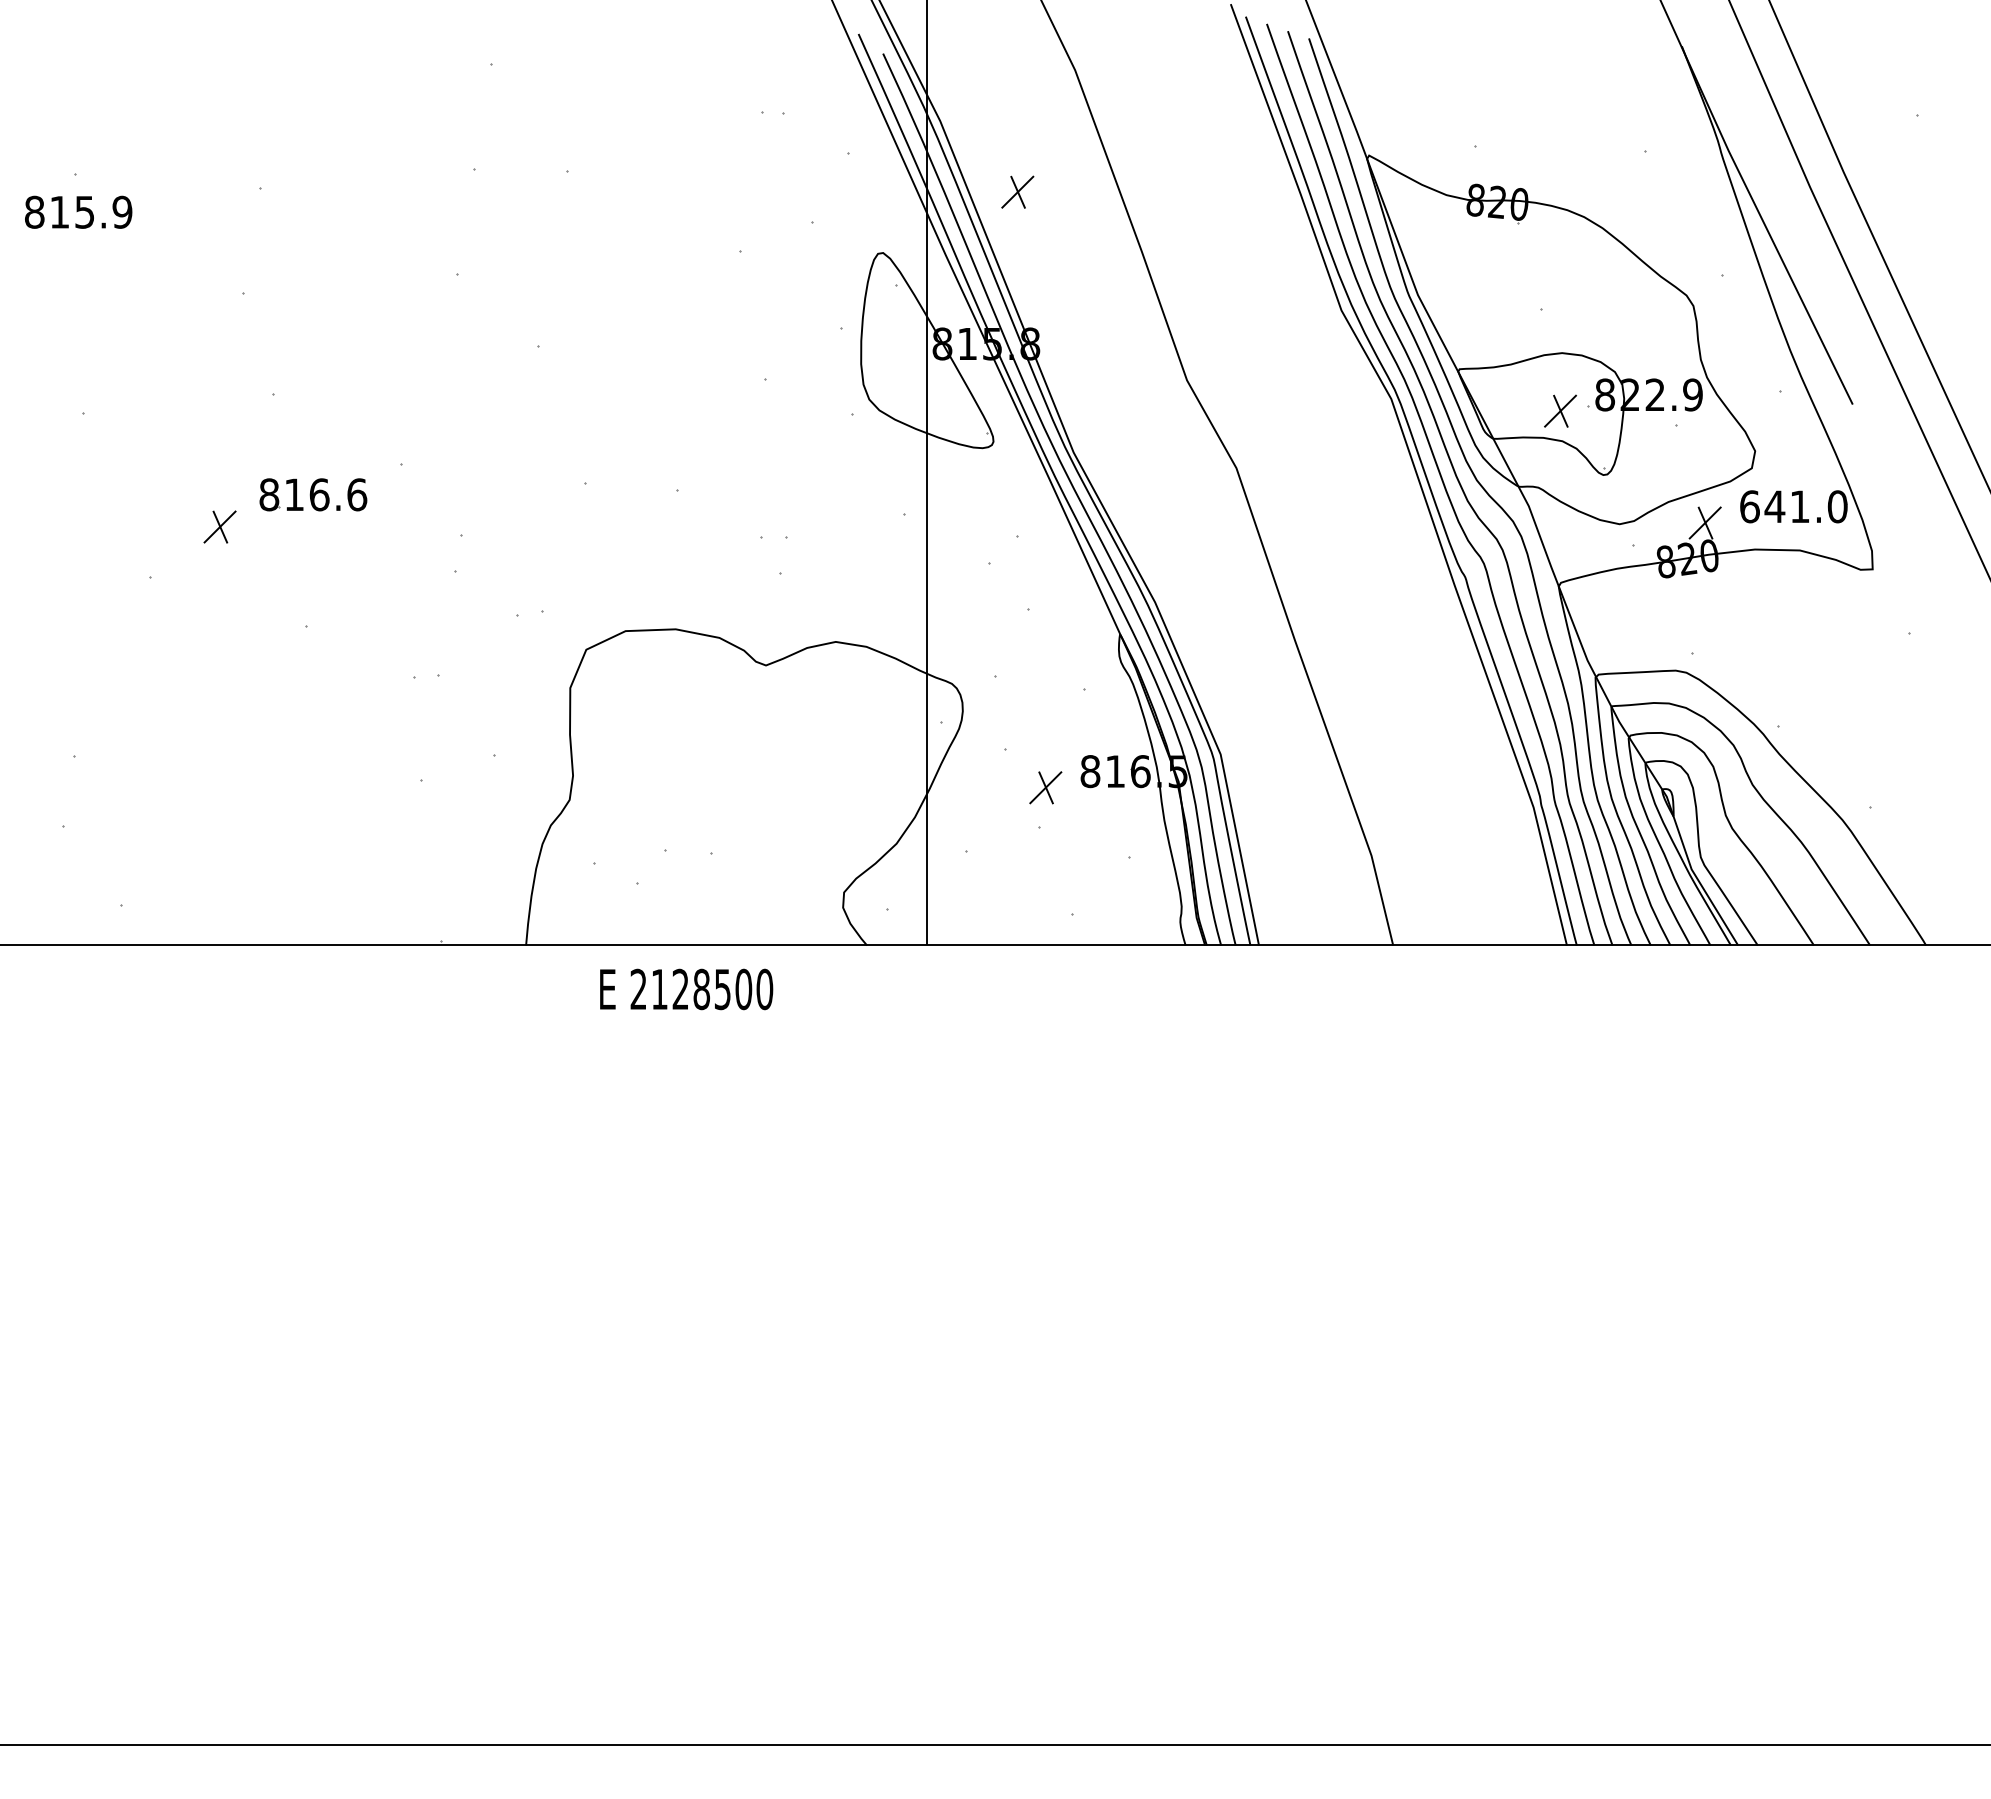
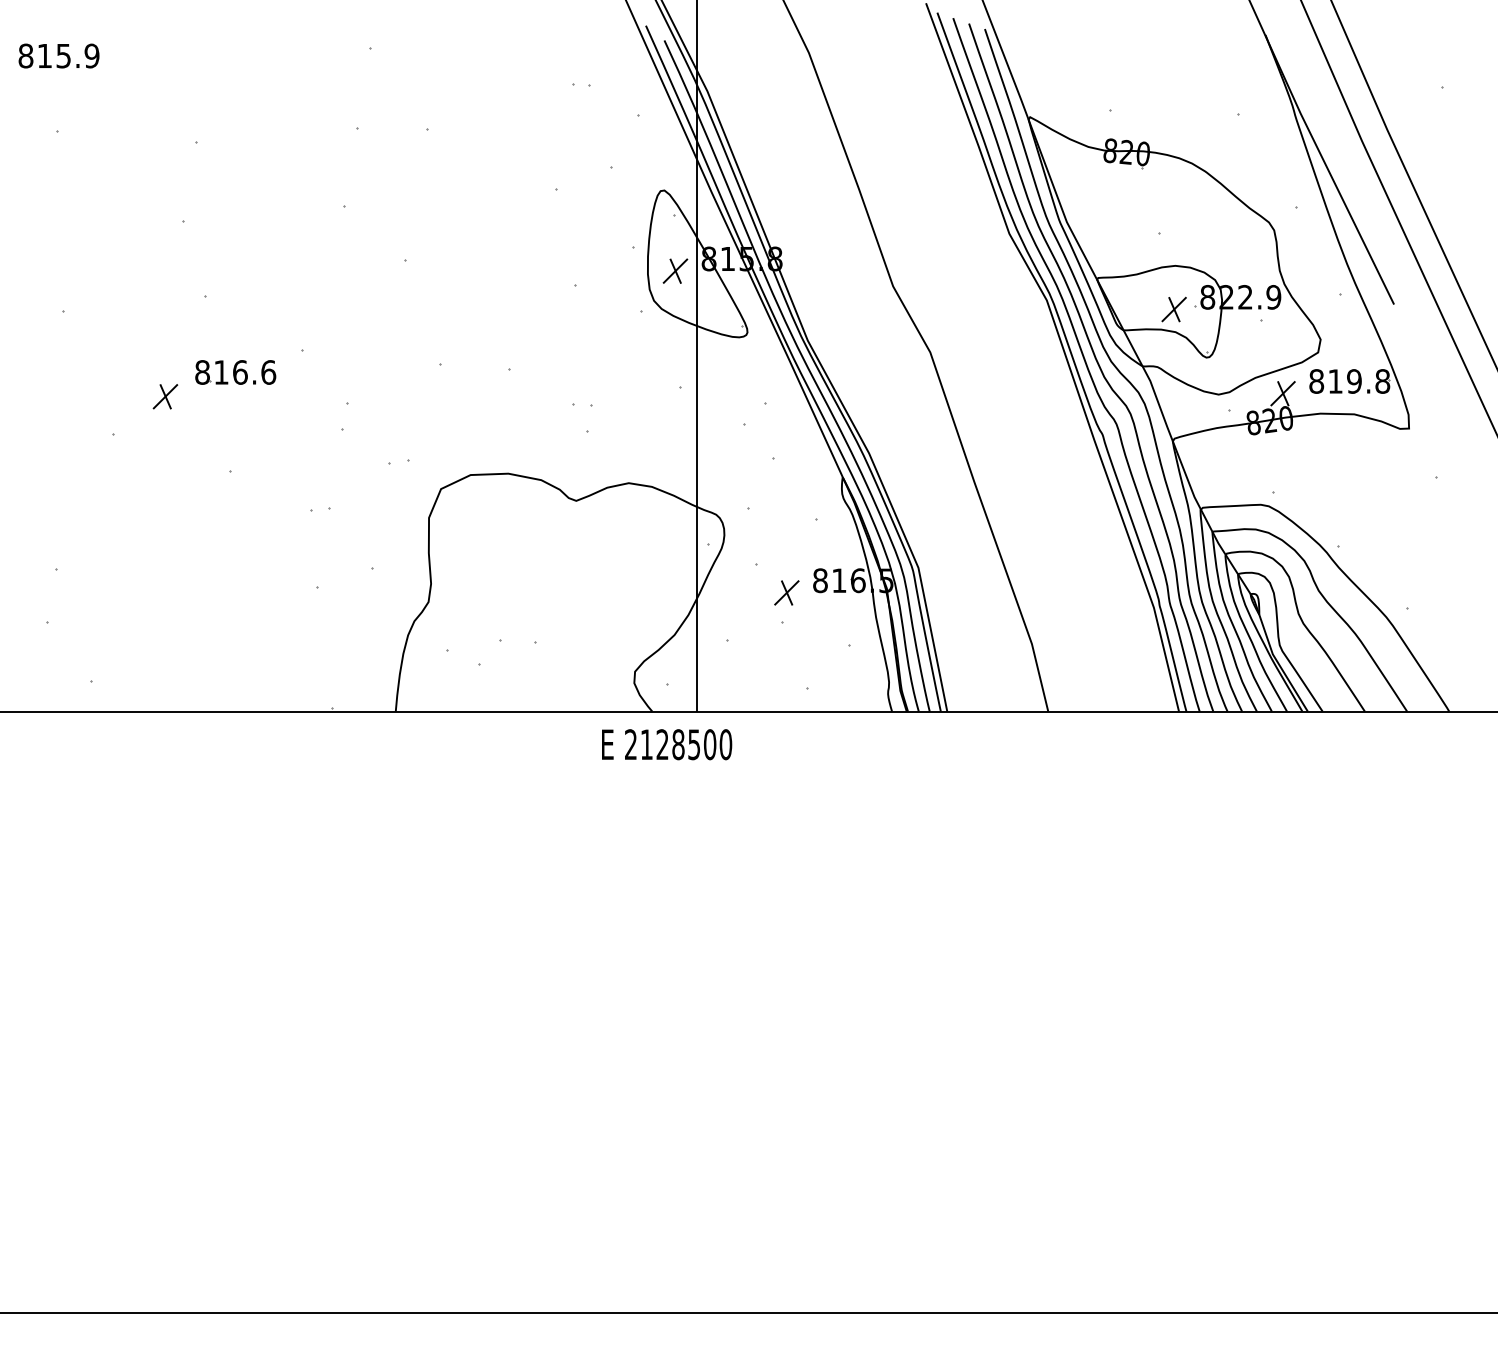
part: (1017, 191) -> (675, 270), moved
text: (78, 211) -> (58, 55), moved
text: (1793, 506) -> (1349, 381), 641.0 -> 819.8
text: (686, 989) -> (666, 744), moved

